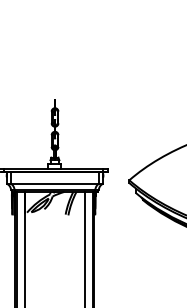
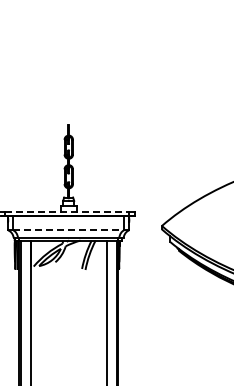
line: (54, 168) -> (67, 211), solid -> dashed
line: (55, 183) -> (69, 230), solid -> dashed

